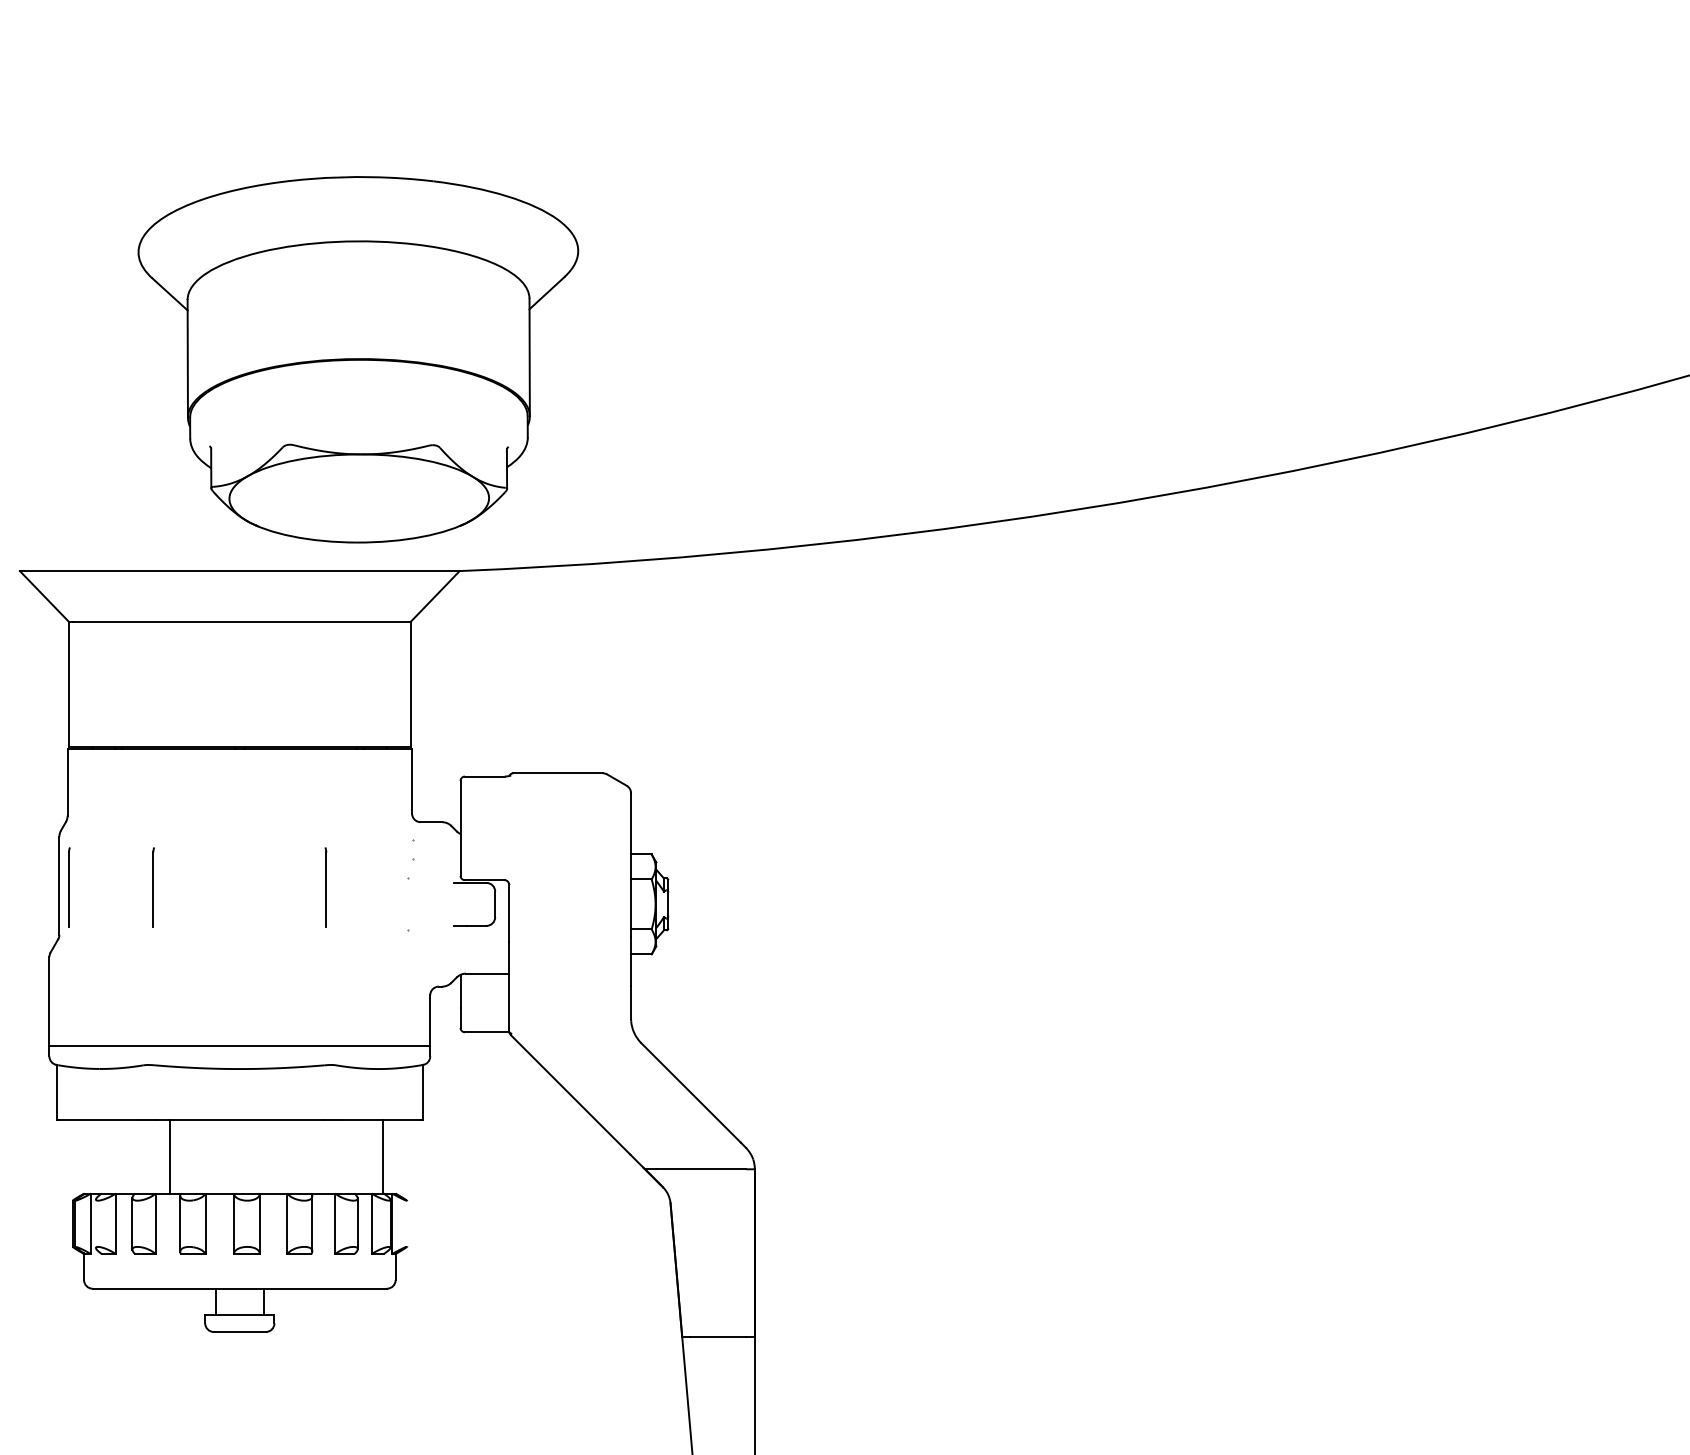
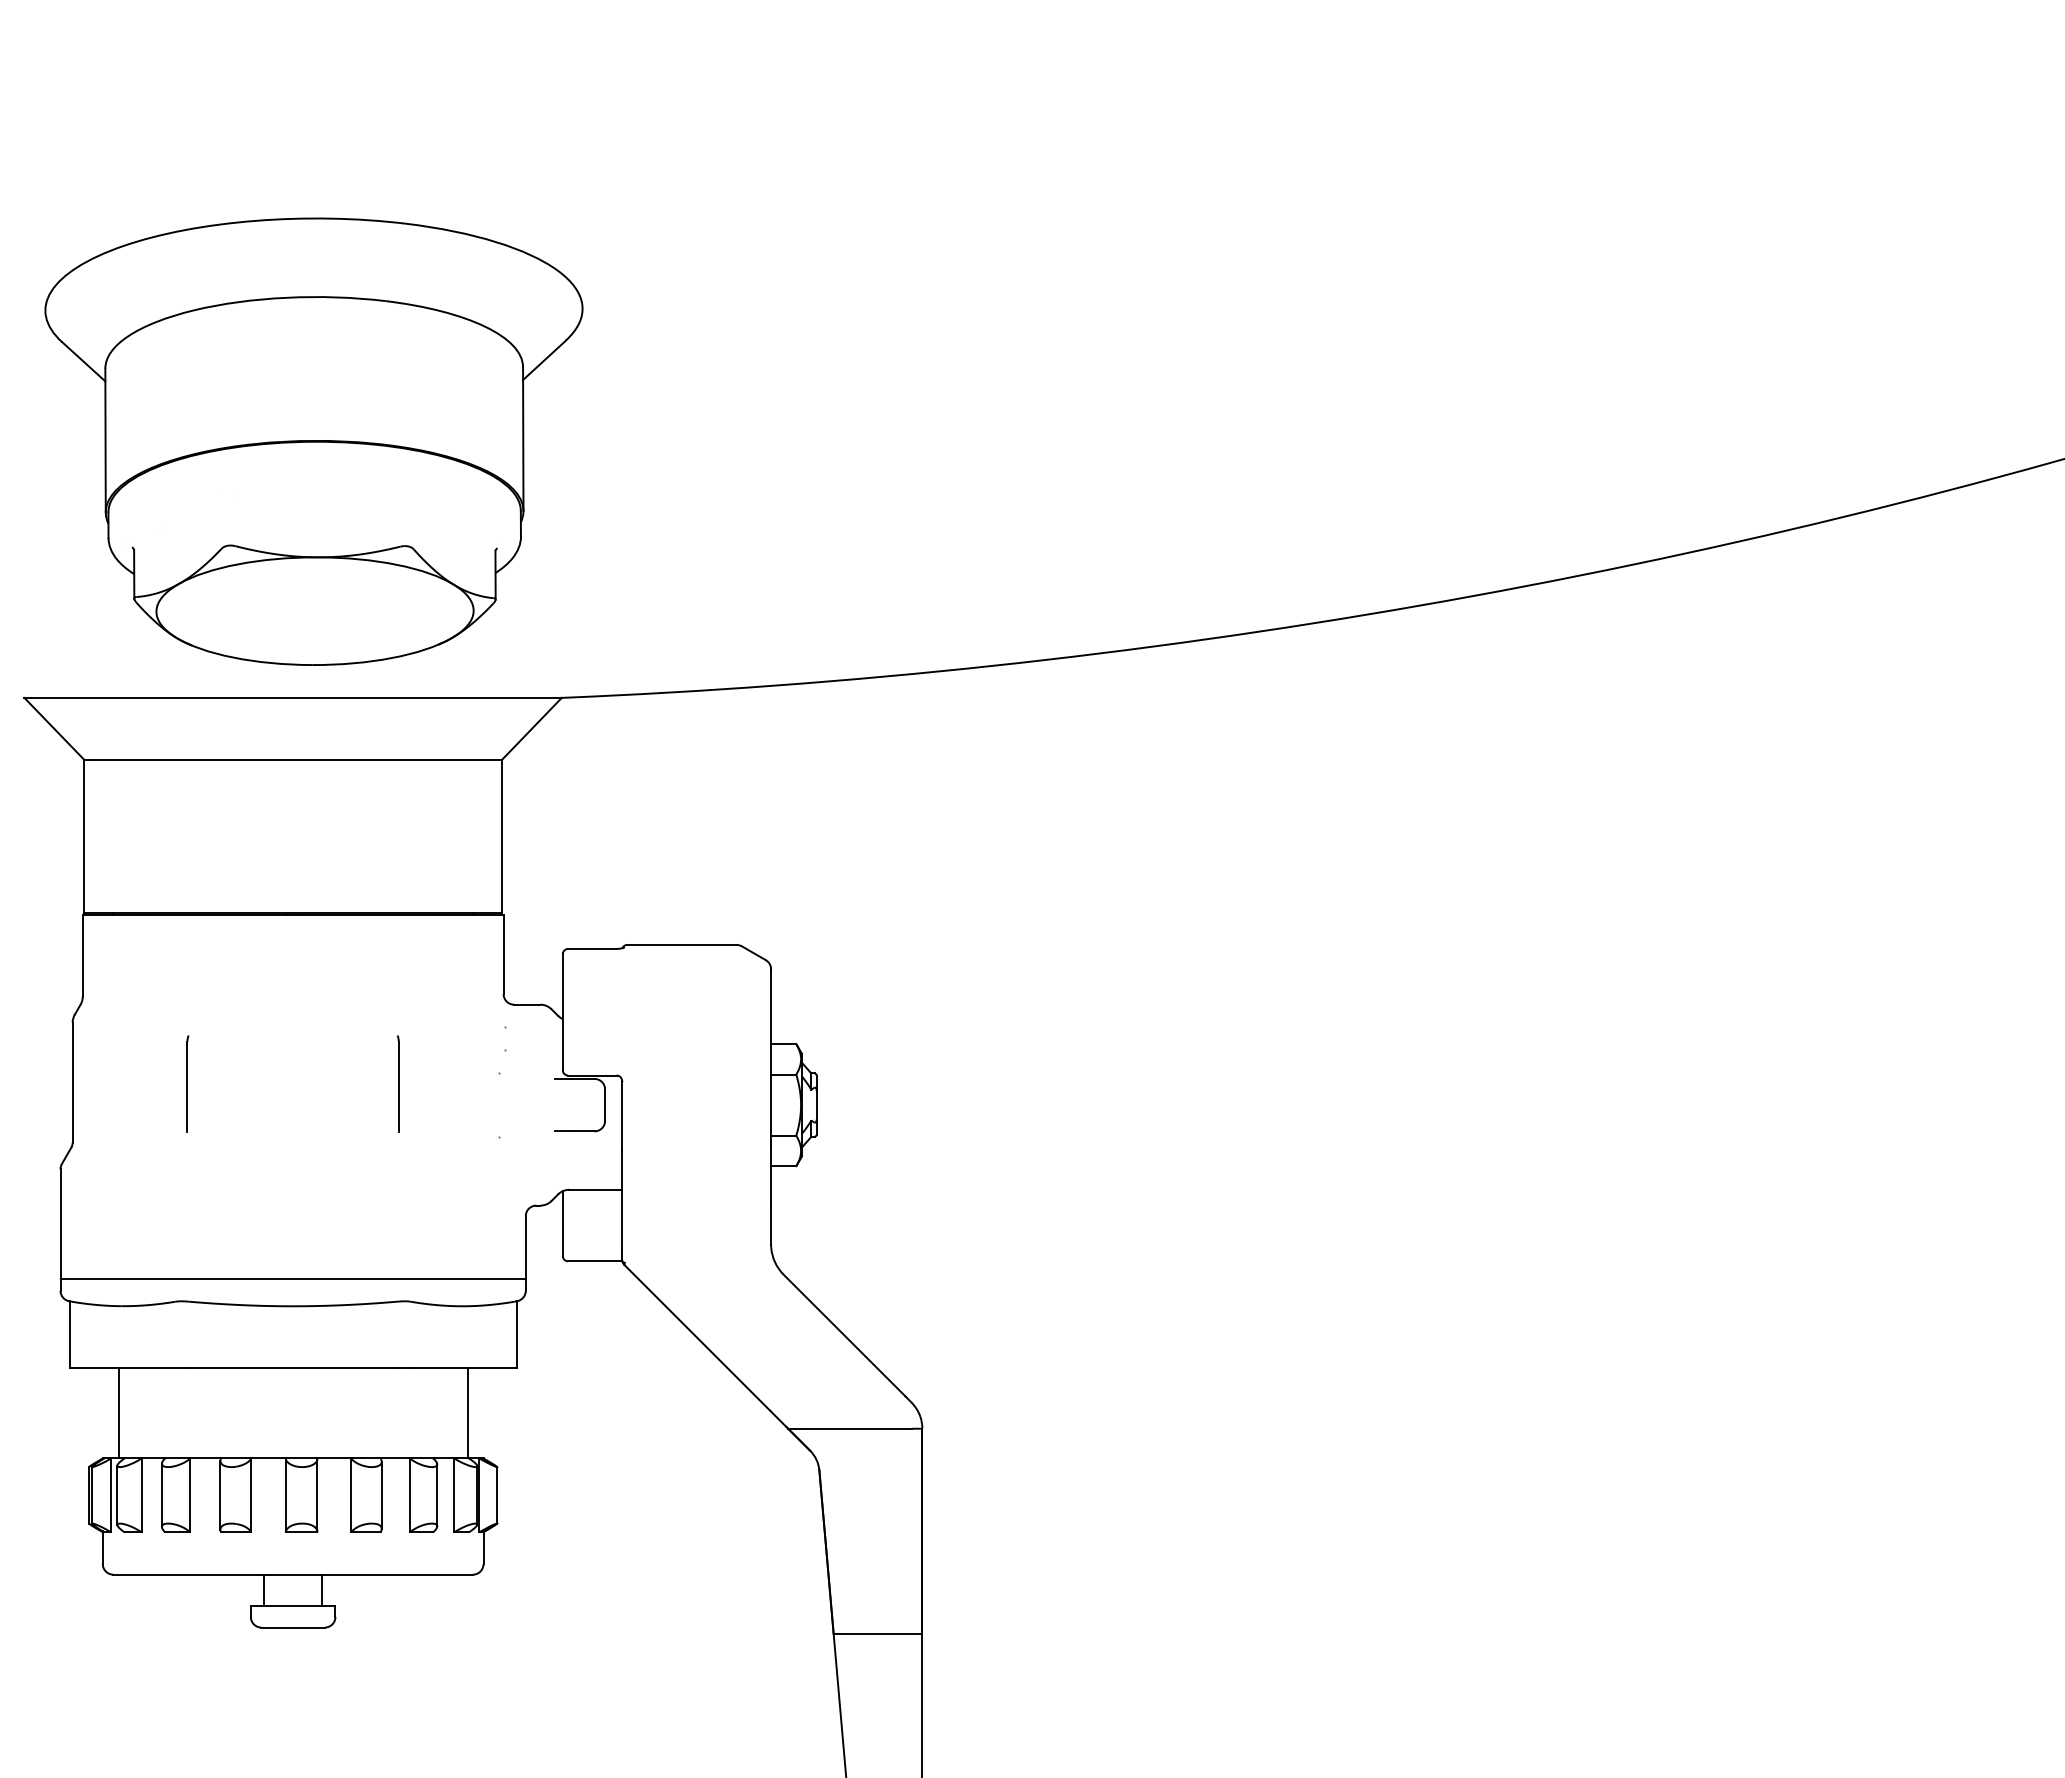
part: (357, 359) -> (313, 441), moved
part: (69, 886) -> (84, 1083), removed
line: (169, 1156) -> (118, 1413), moved
line: (96, 1223) -> (117, 1494), added
line: (407, 1223) -> (497, 1495), added

